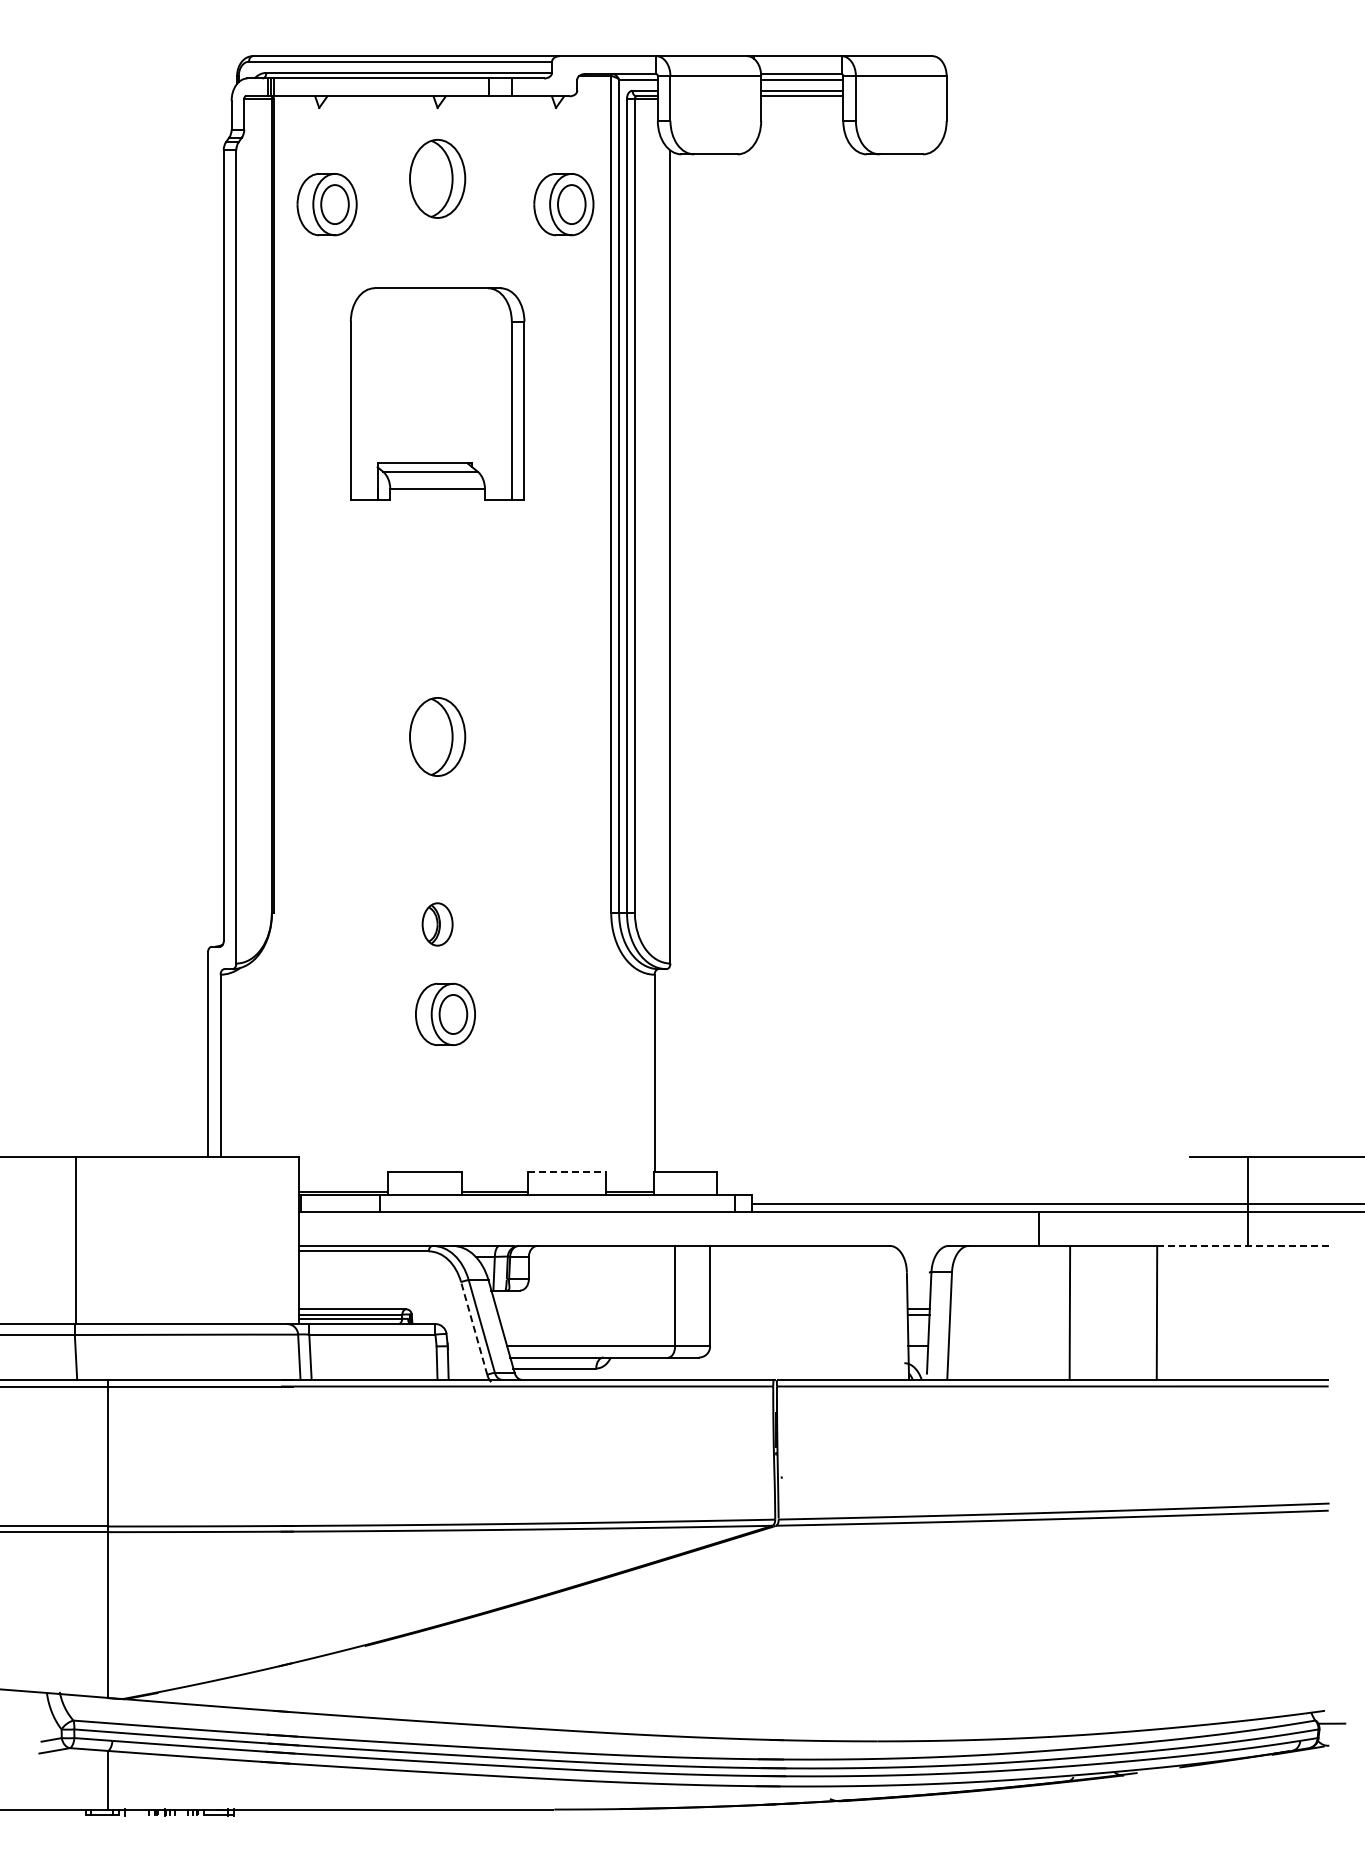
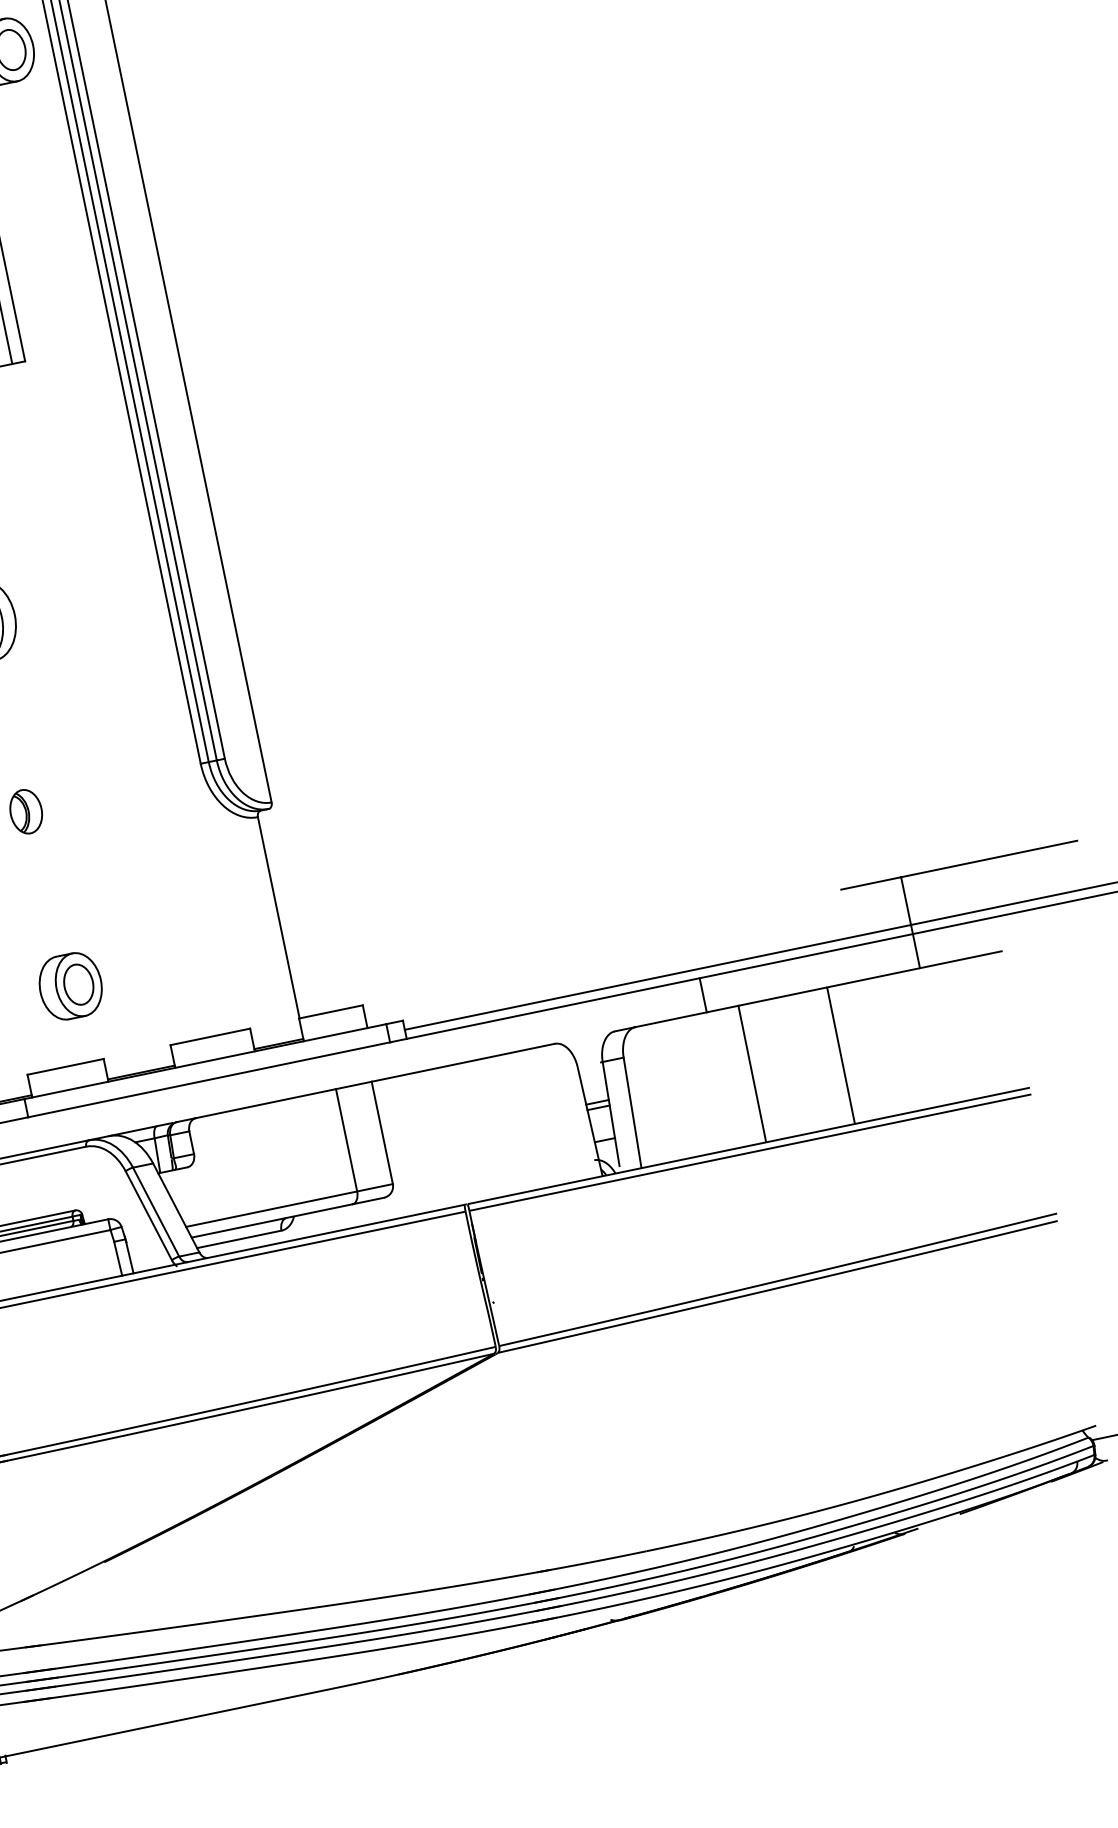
part: (445, 1014) -> (70, 986), moved
line: (567, 1172) -> (210, 1037), dashed -> solid
line: (1242, 1245) -> (913, 969), dashed -> solid
line: (474, 1328) -> (149, 1215), dashed -> solid

